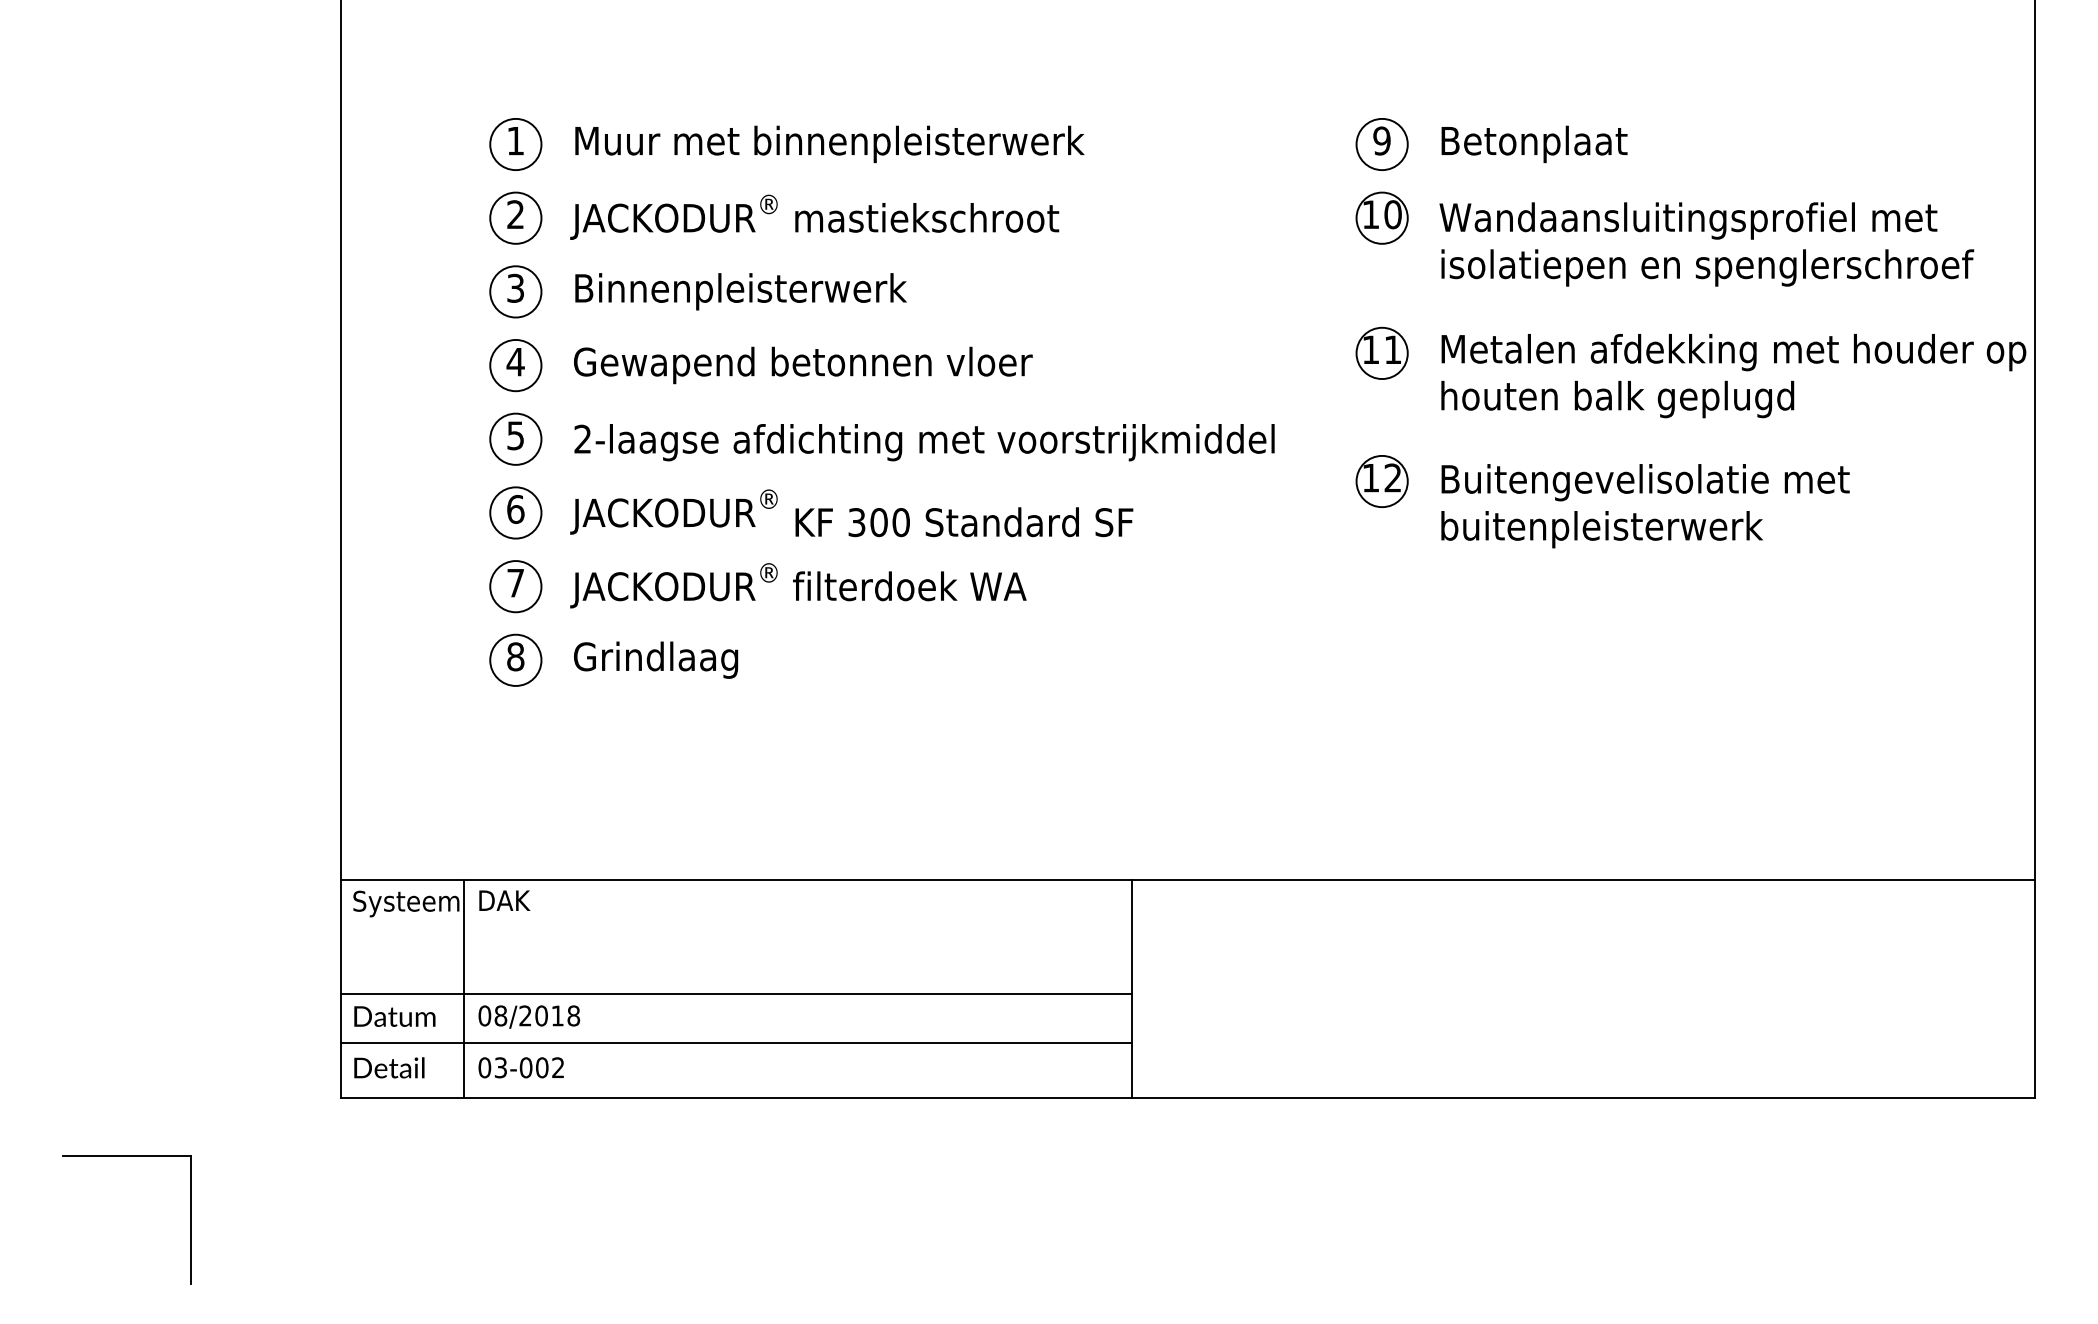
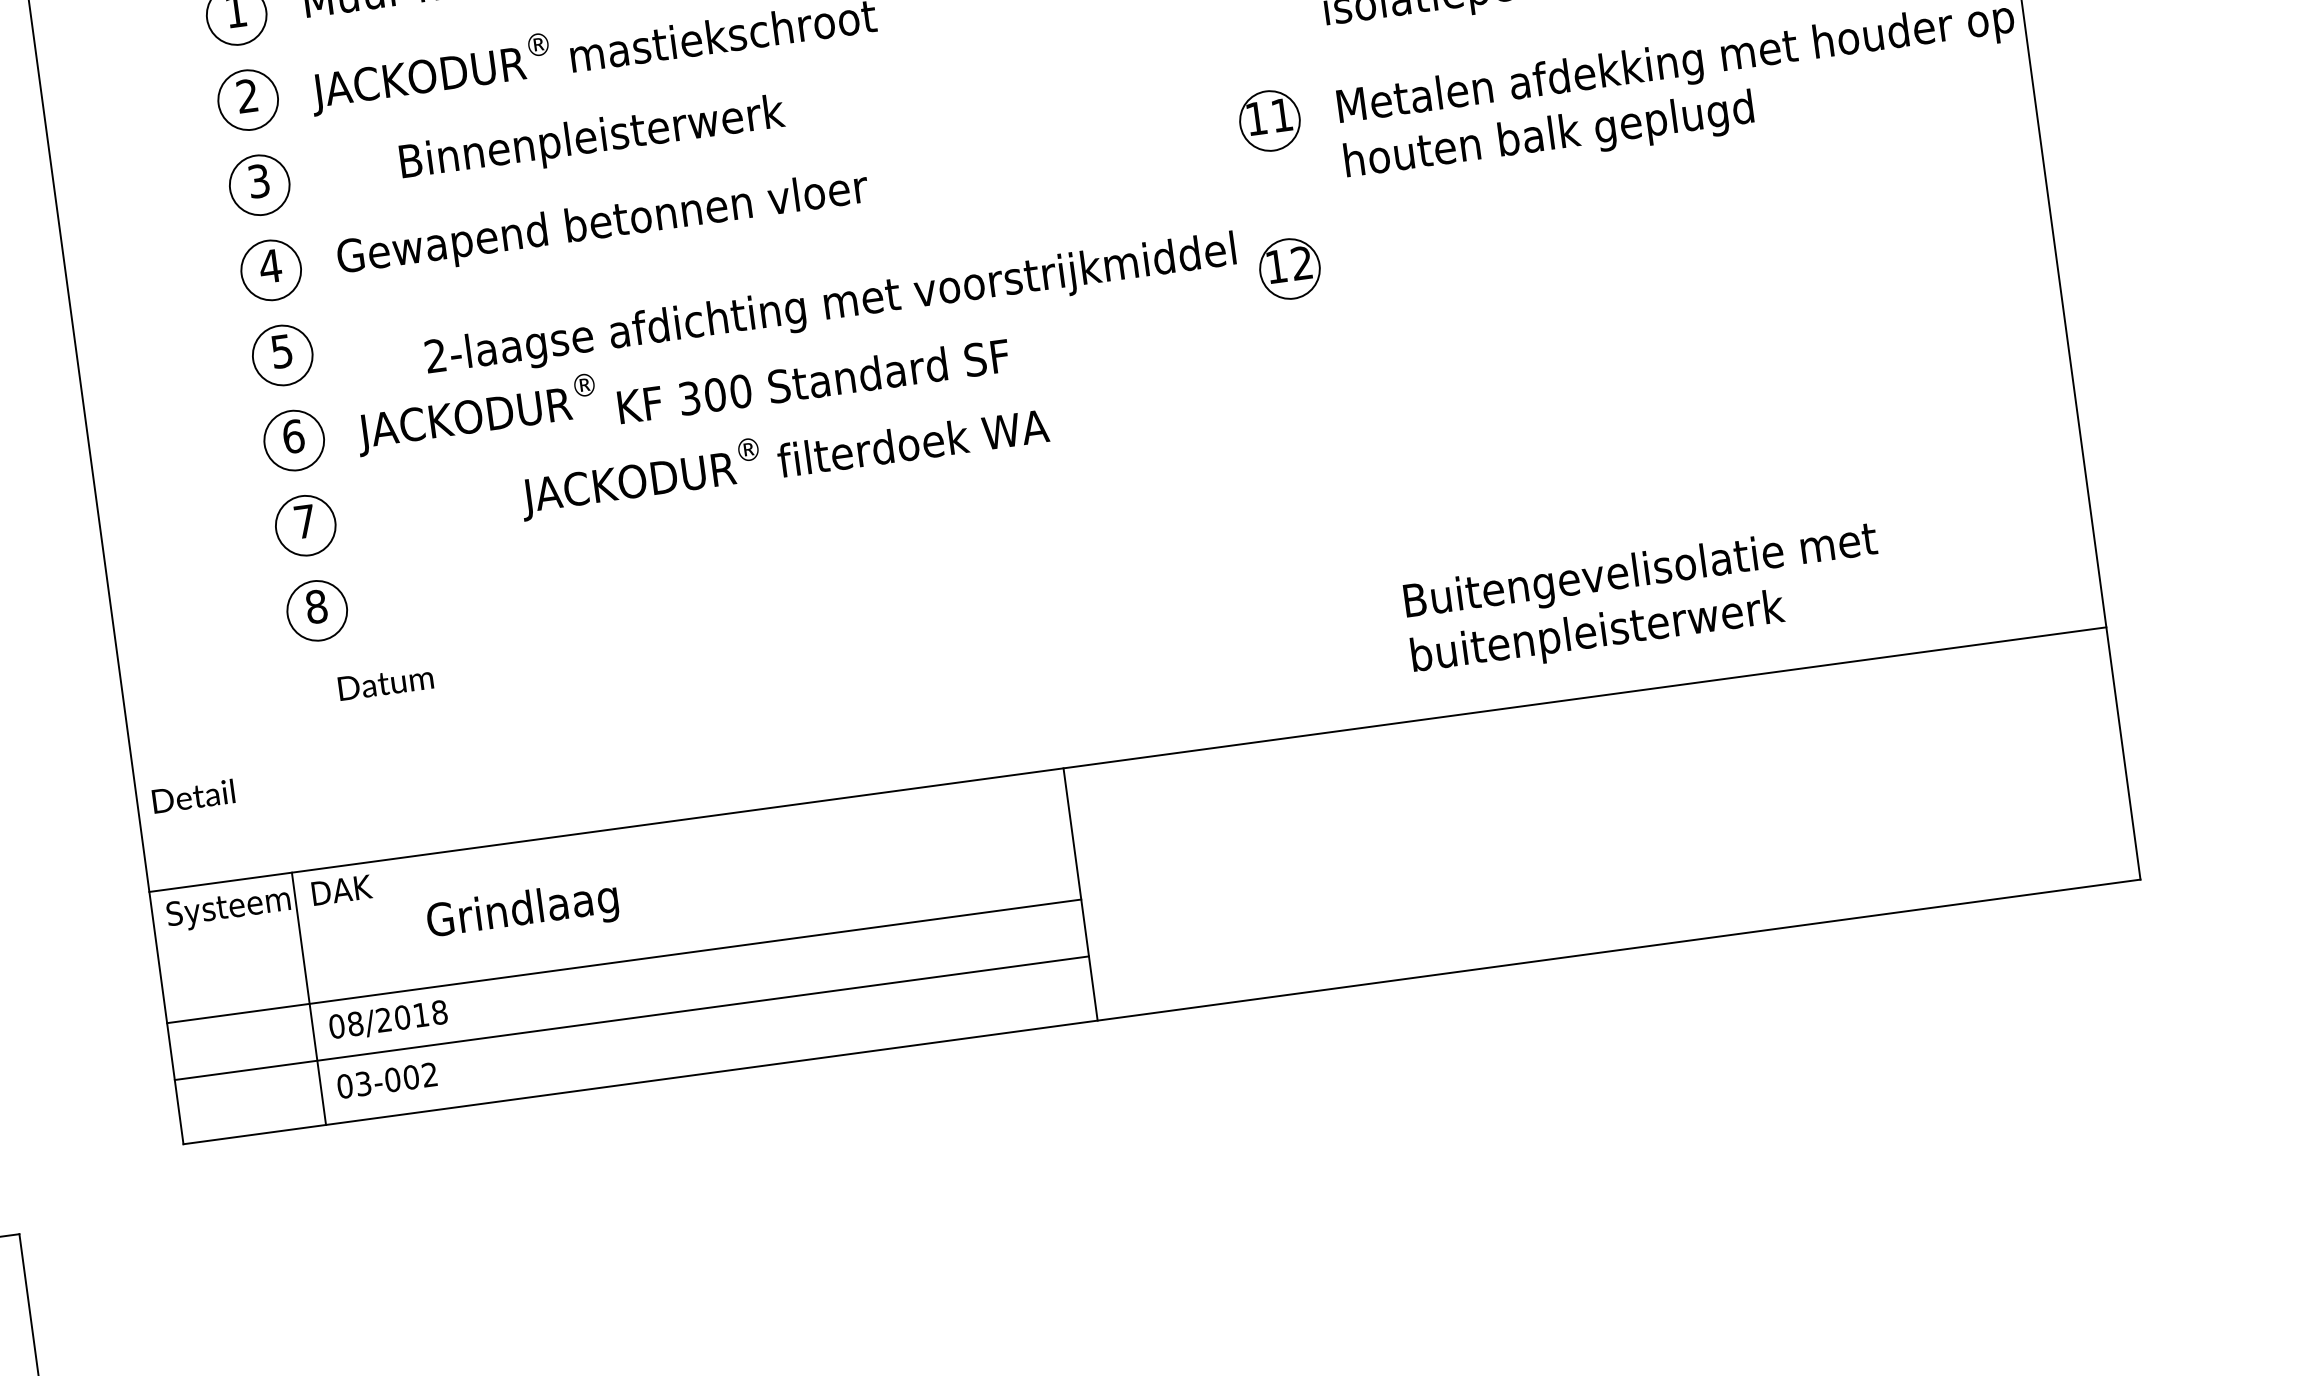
text: (740, 291) -> (591, 139), moved
text: (924, 442) -> (830, 306), moved
text: (1645, 506) -> (1644, 600), moved
text: (798, 585) -> (784, 459), moved
text: (656, 659) -> (523, 911), moved
text: (394, 1016) -> (385, 682), moved
text: (389, 1067) -> (193, 795), moved

